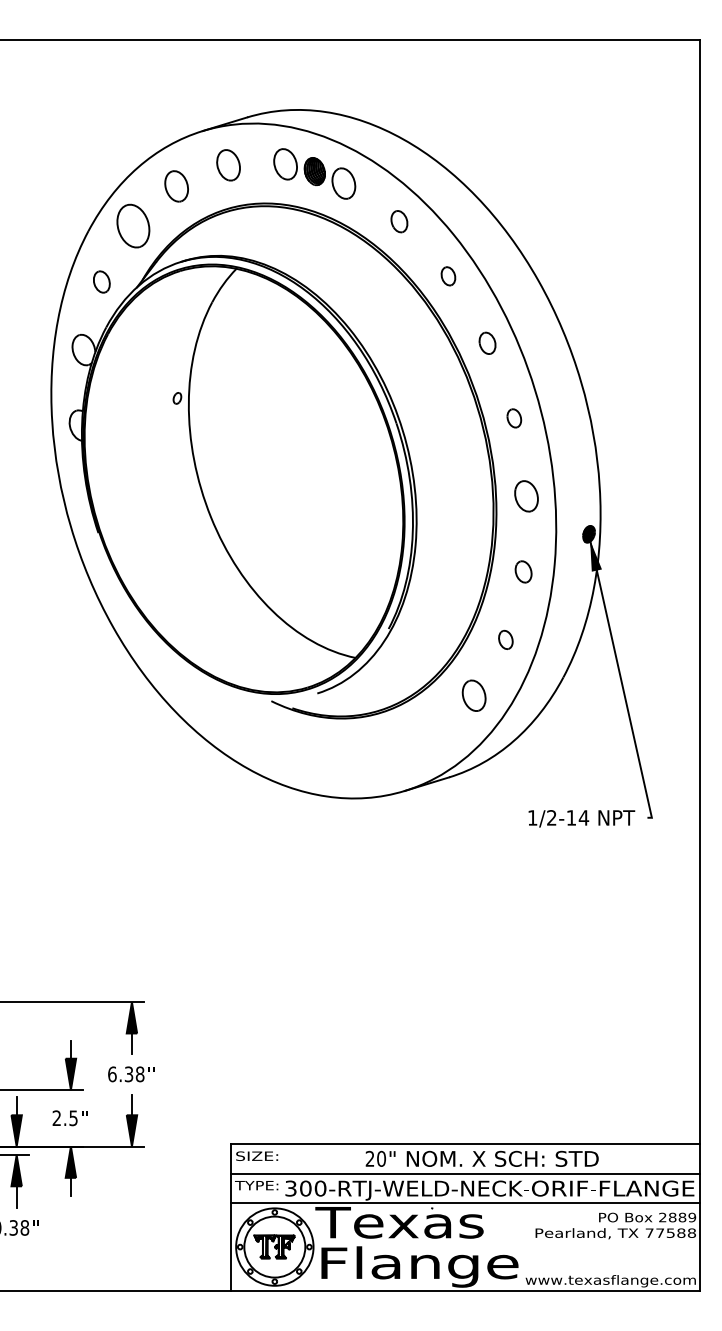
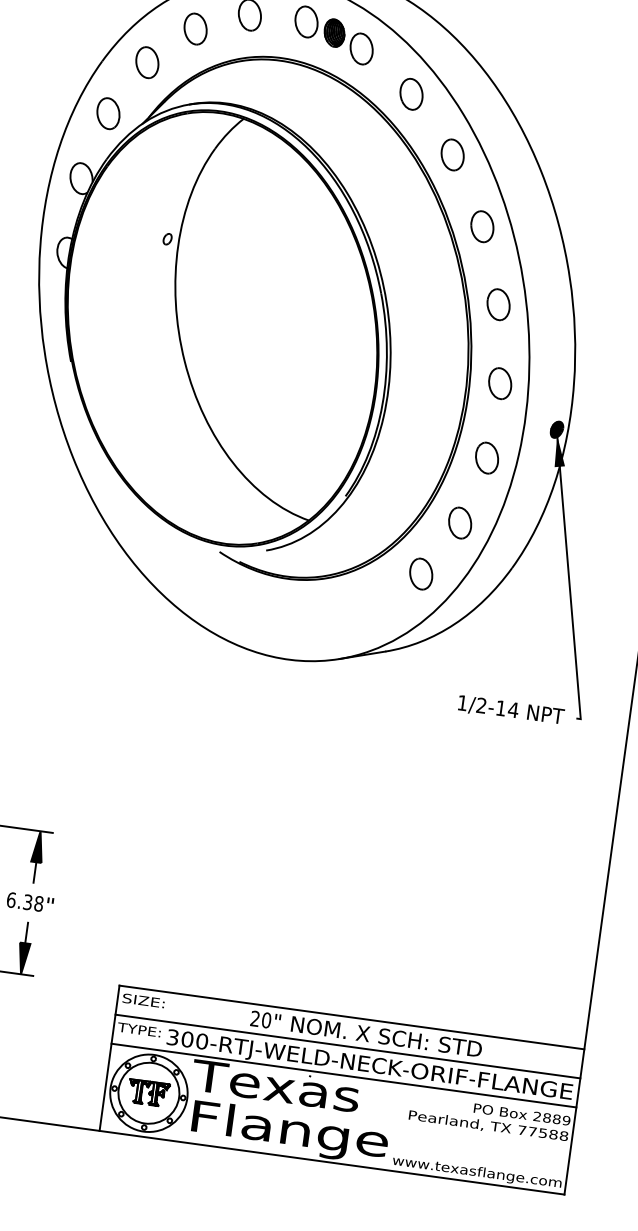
part: (399, 221) -> (411, 94), size x1.43
part: (133, 226) -> (147, 62), size x0.71
part: (448, 276) -> (452, 155), size x1.67
part: (101, 281) -> (108, 113), size x1.43
part: (487, 343) -> (482, 226), size x1.43
part: (514, 418) -> (498, 304), size x1.67
part: (523, 571) -> (486, 457), size x1.43
part: (505, 639) -> (459, 522), size x1.67

